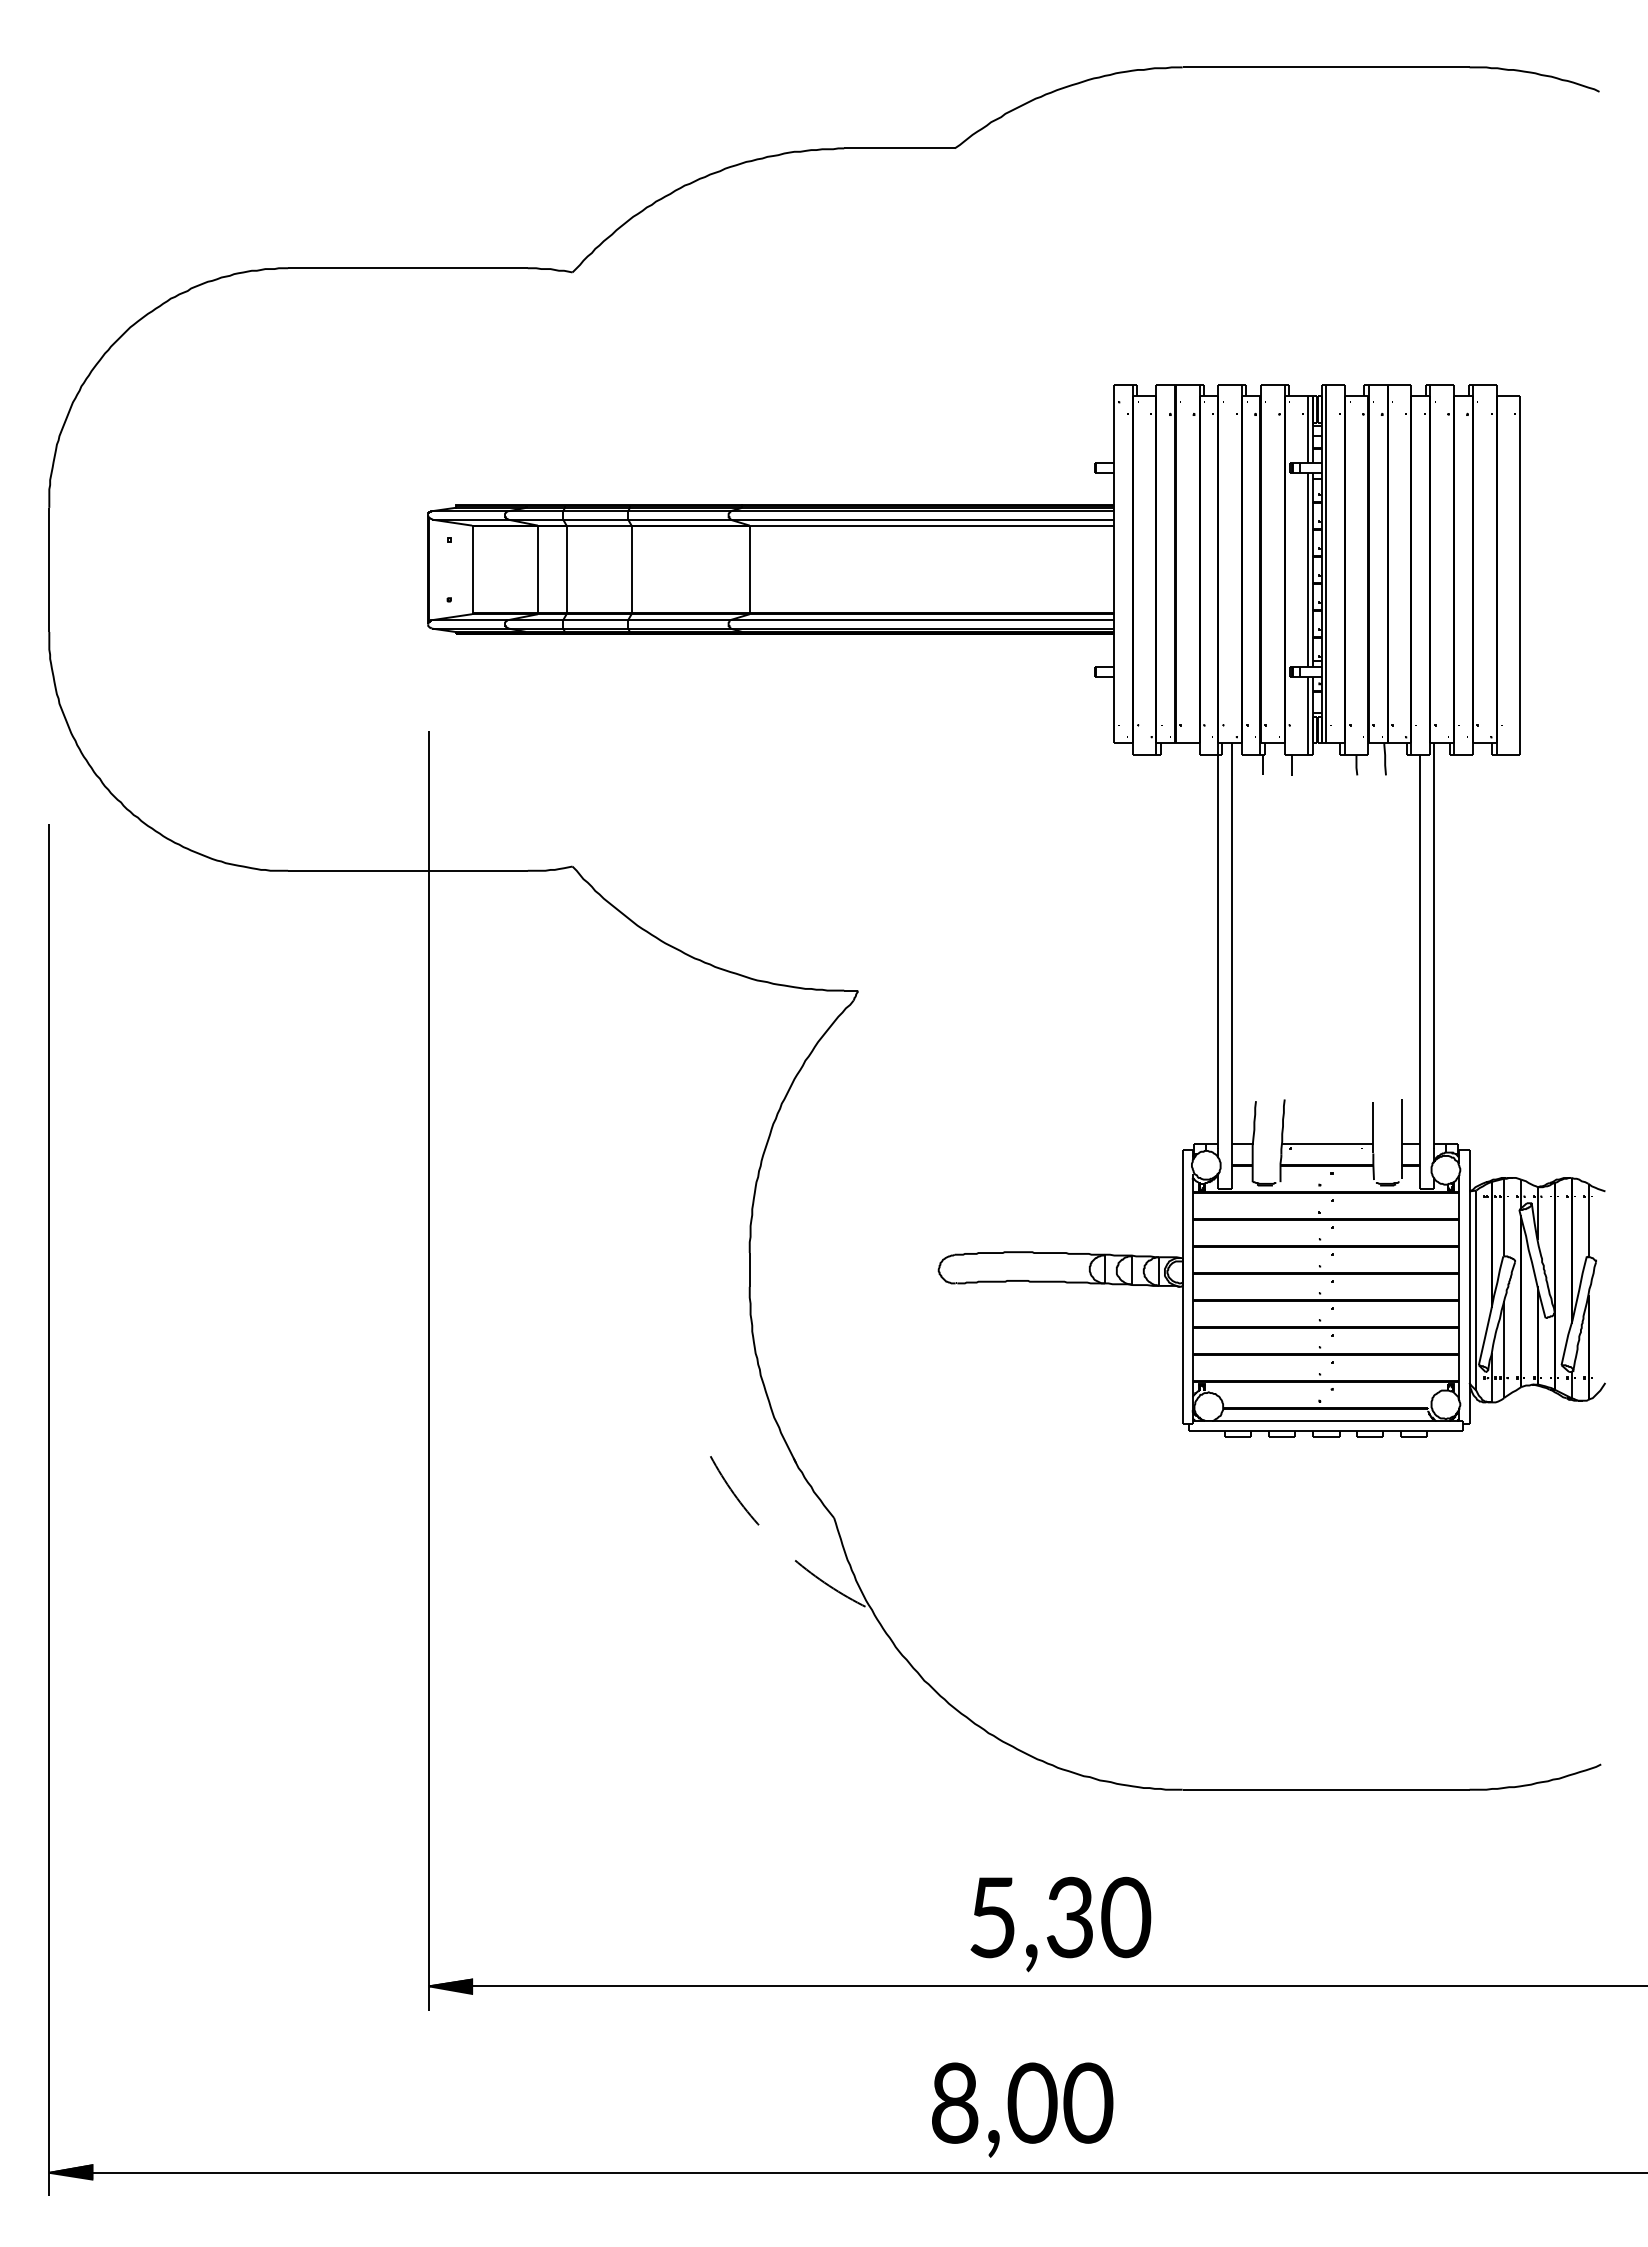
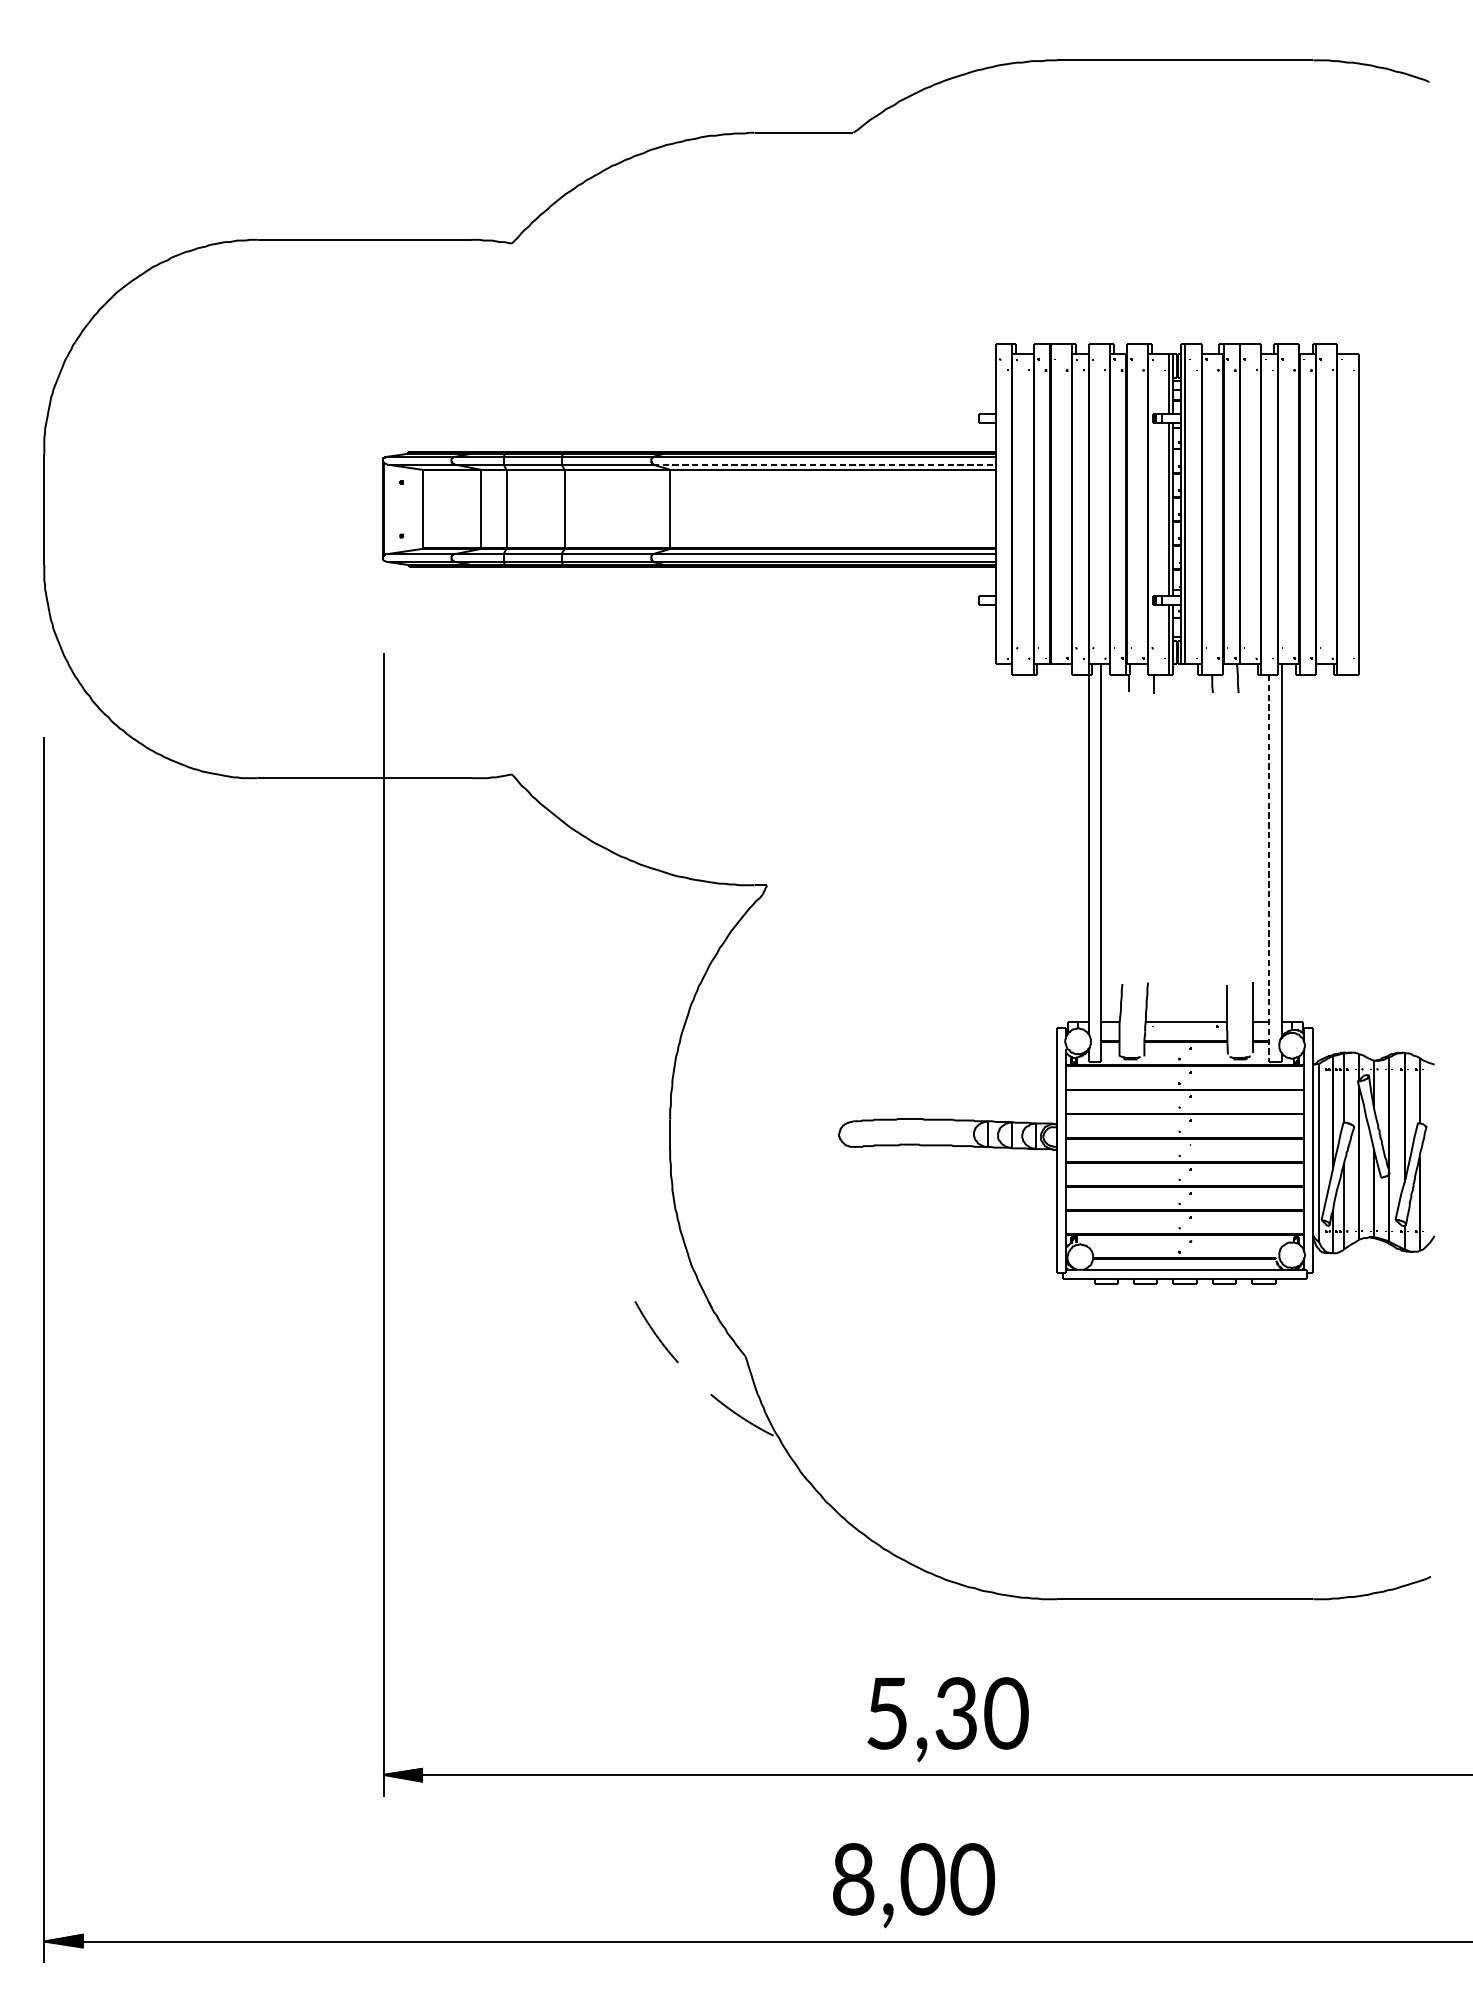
line: (922, 519) -> (824, 464), solid -> dashed
line: (1419, 972) -> (1268, 869), solid -> dashed

